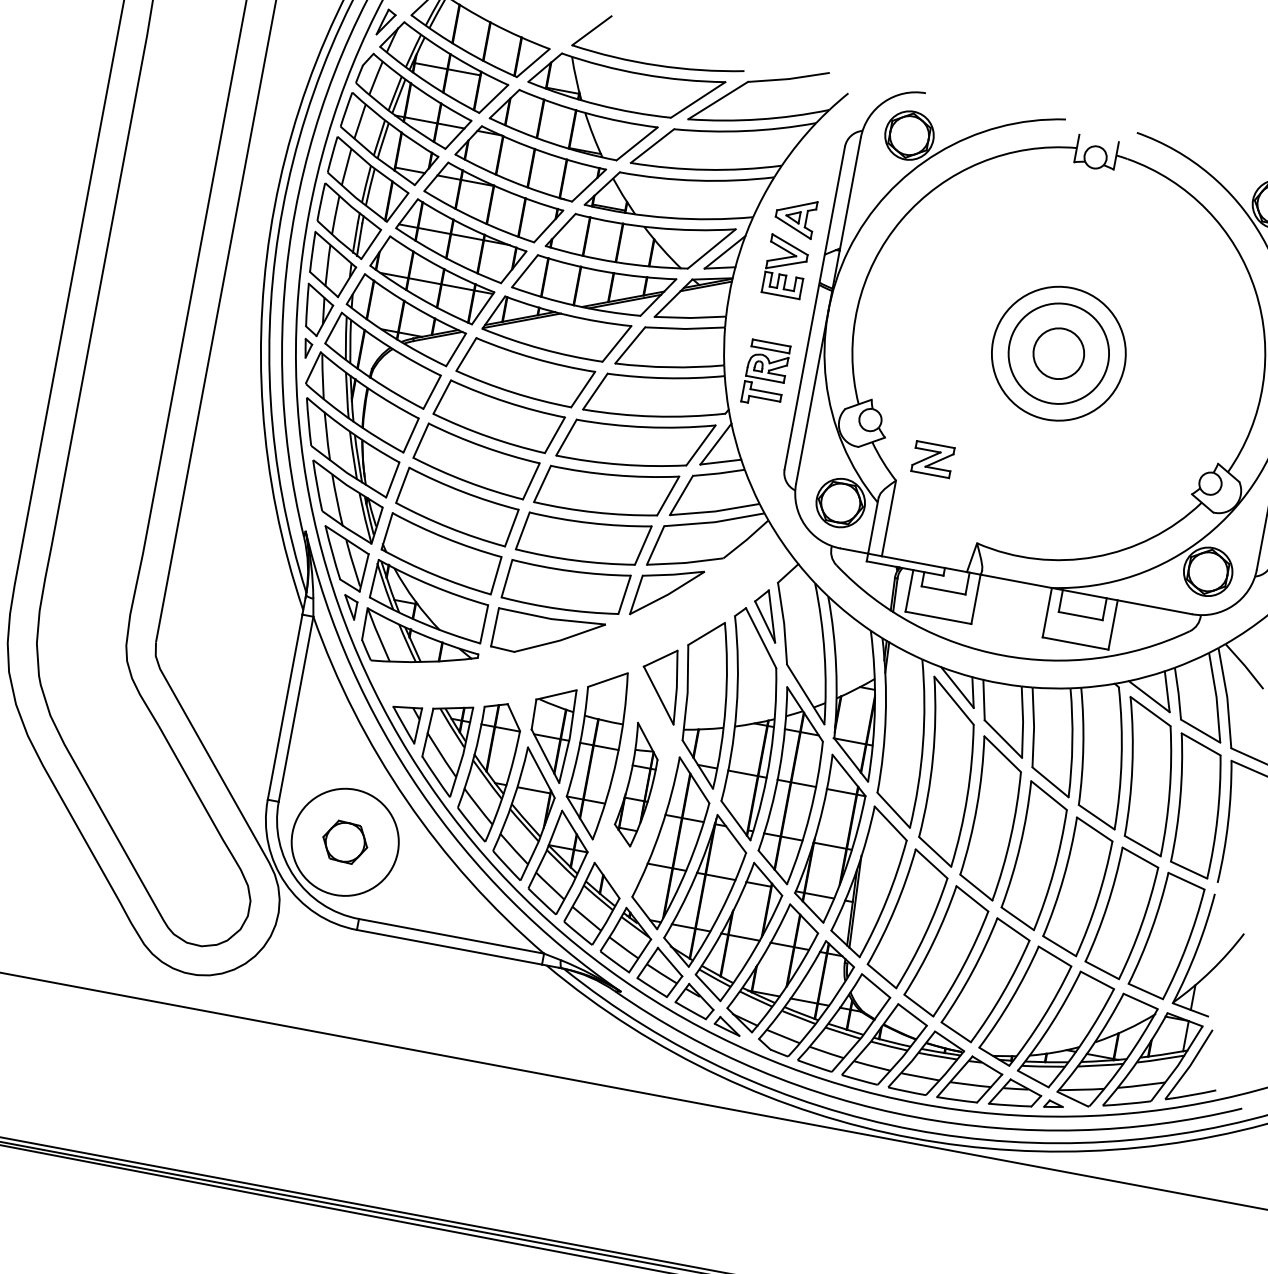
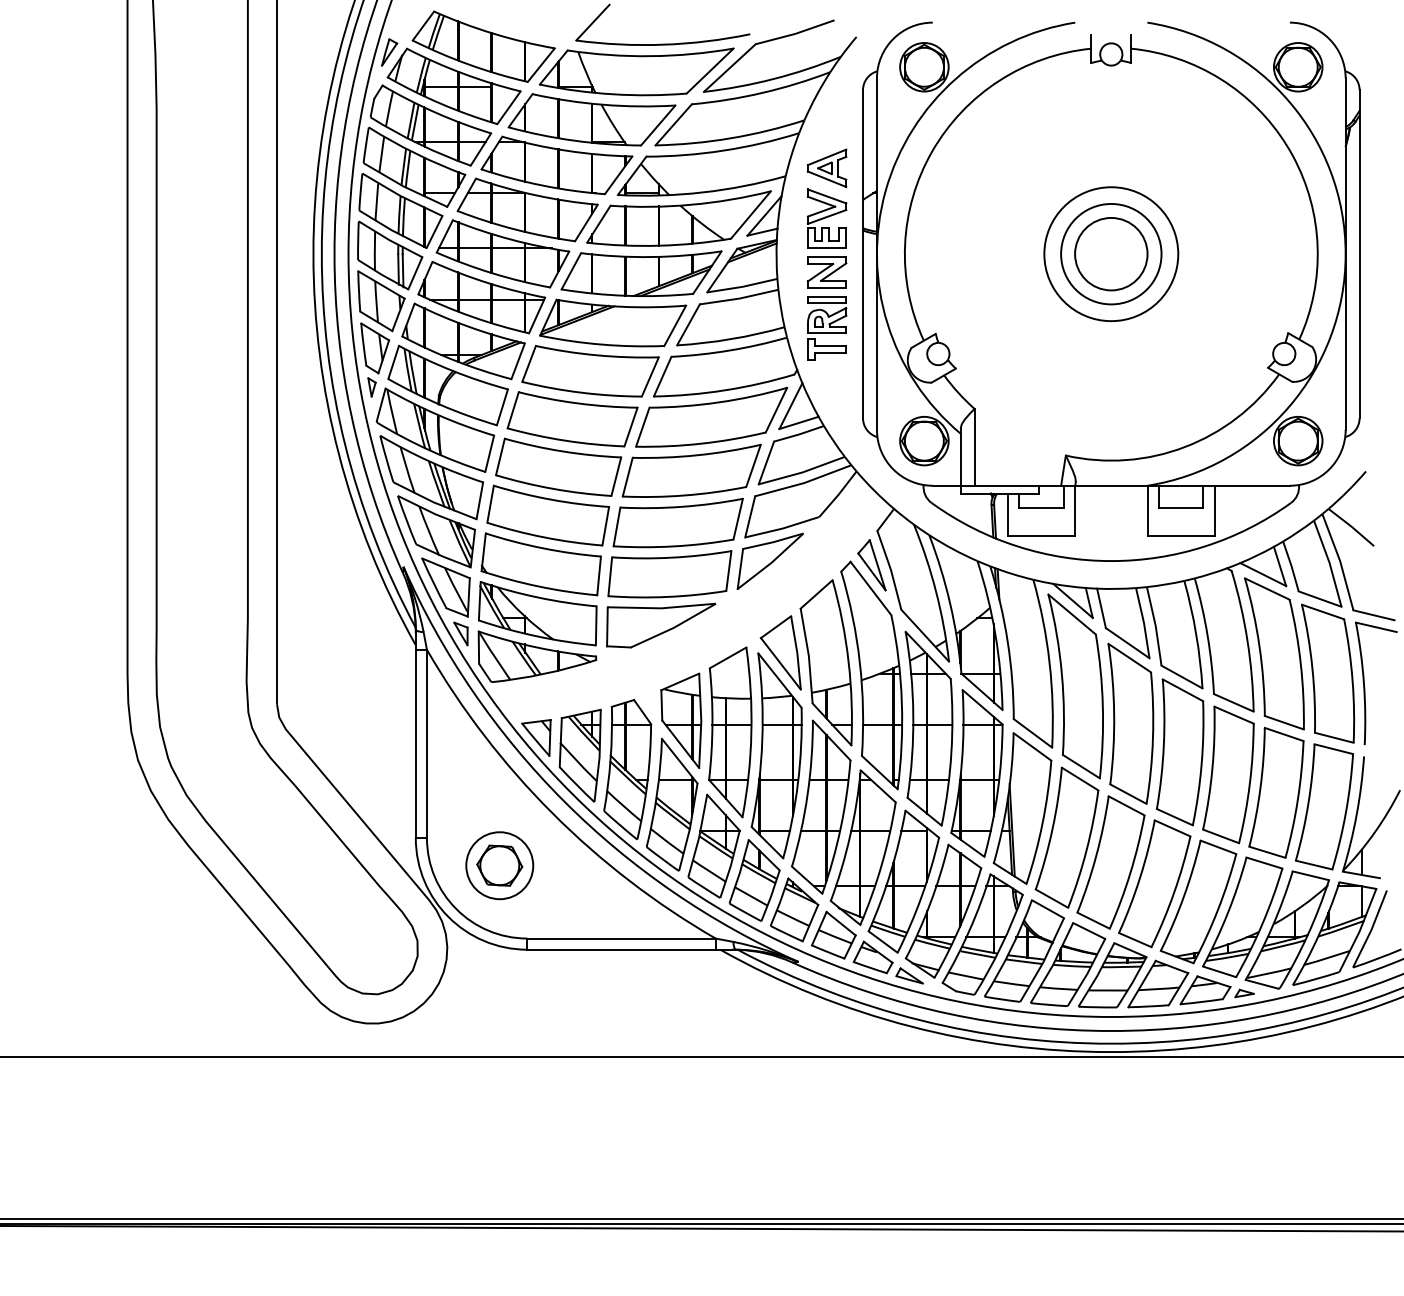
circle: (1059, 353) -> (1111, 253), size x1.43
part: (932, 459) -> (826, 272), moved
part: (637, 784) -> (776, 755), size x1.67
circle: (345, 842) -> (499, 865), size x0.62

